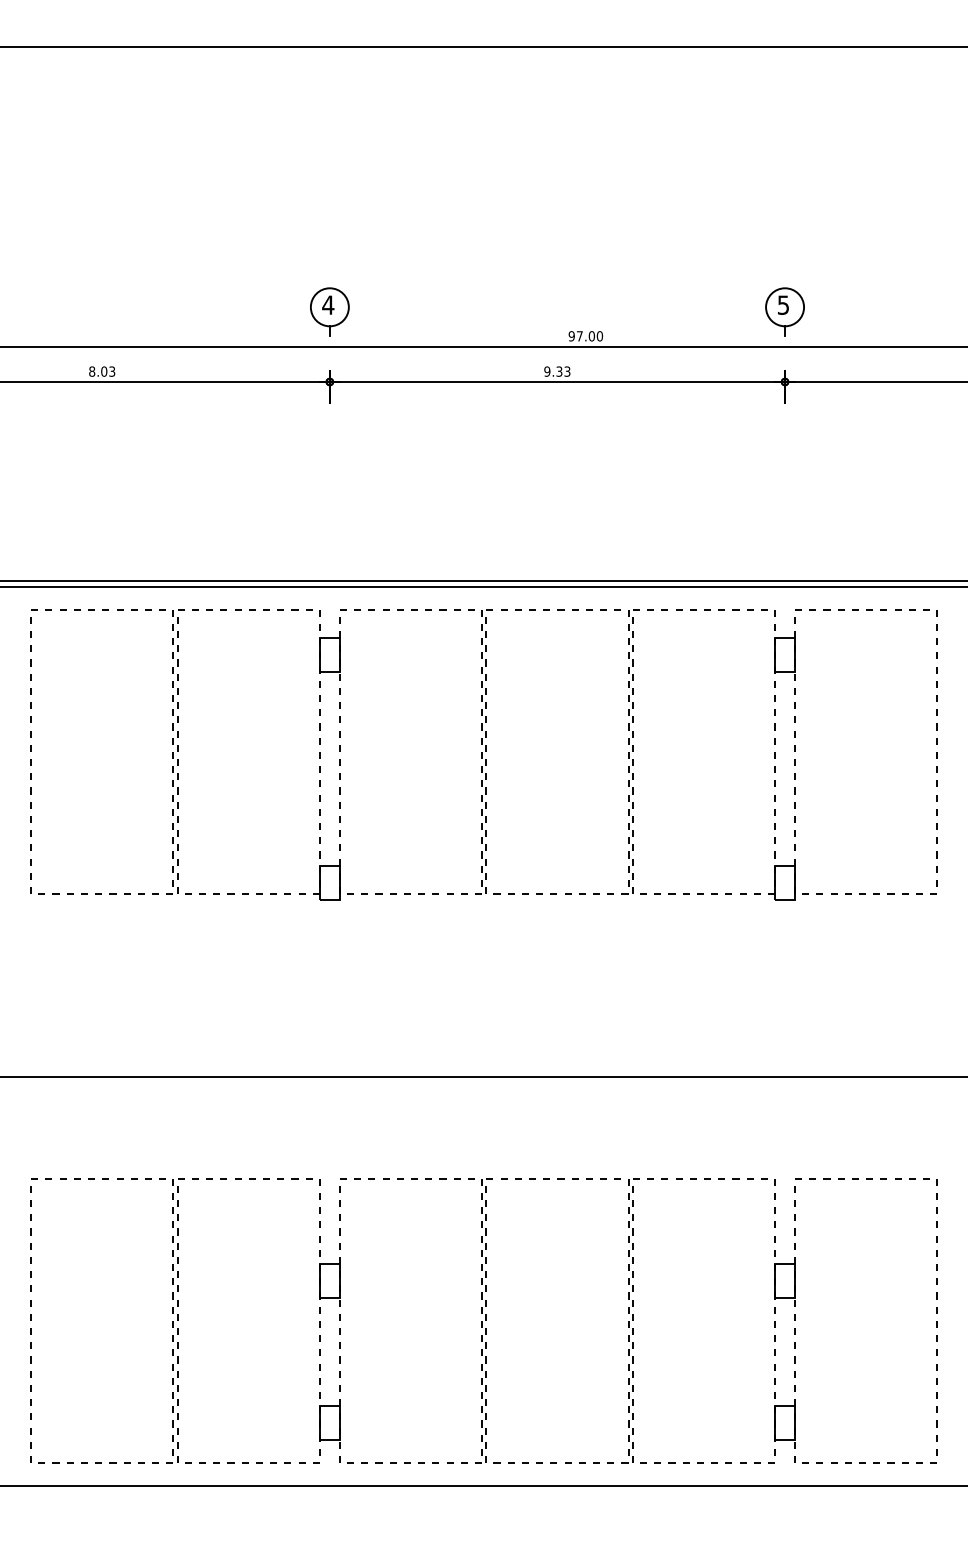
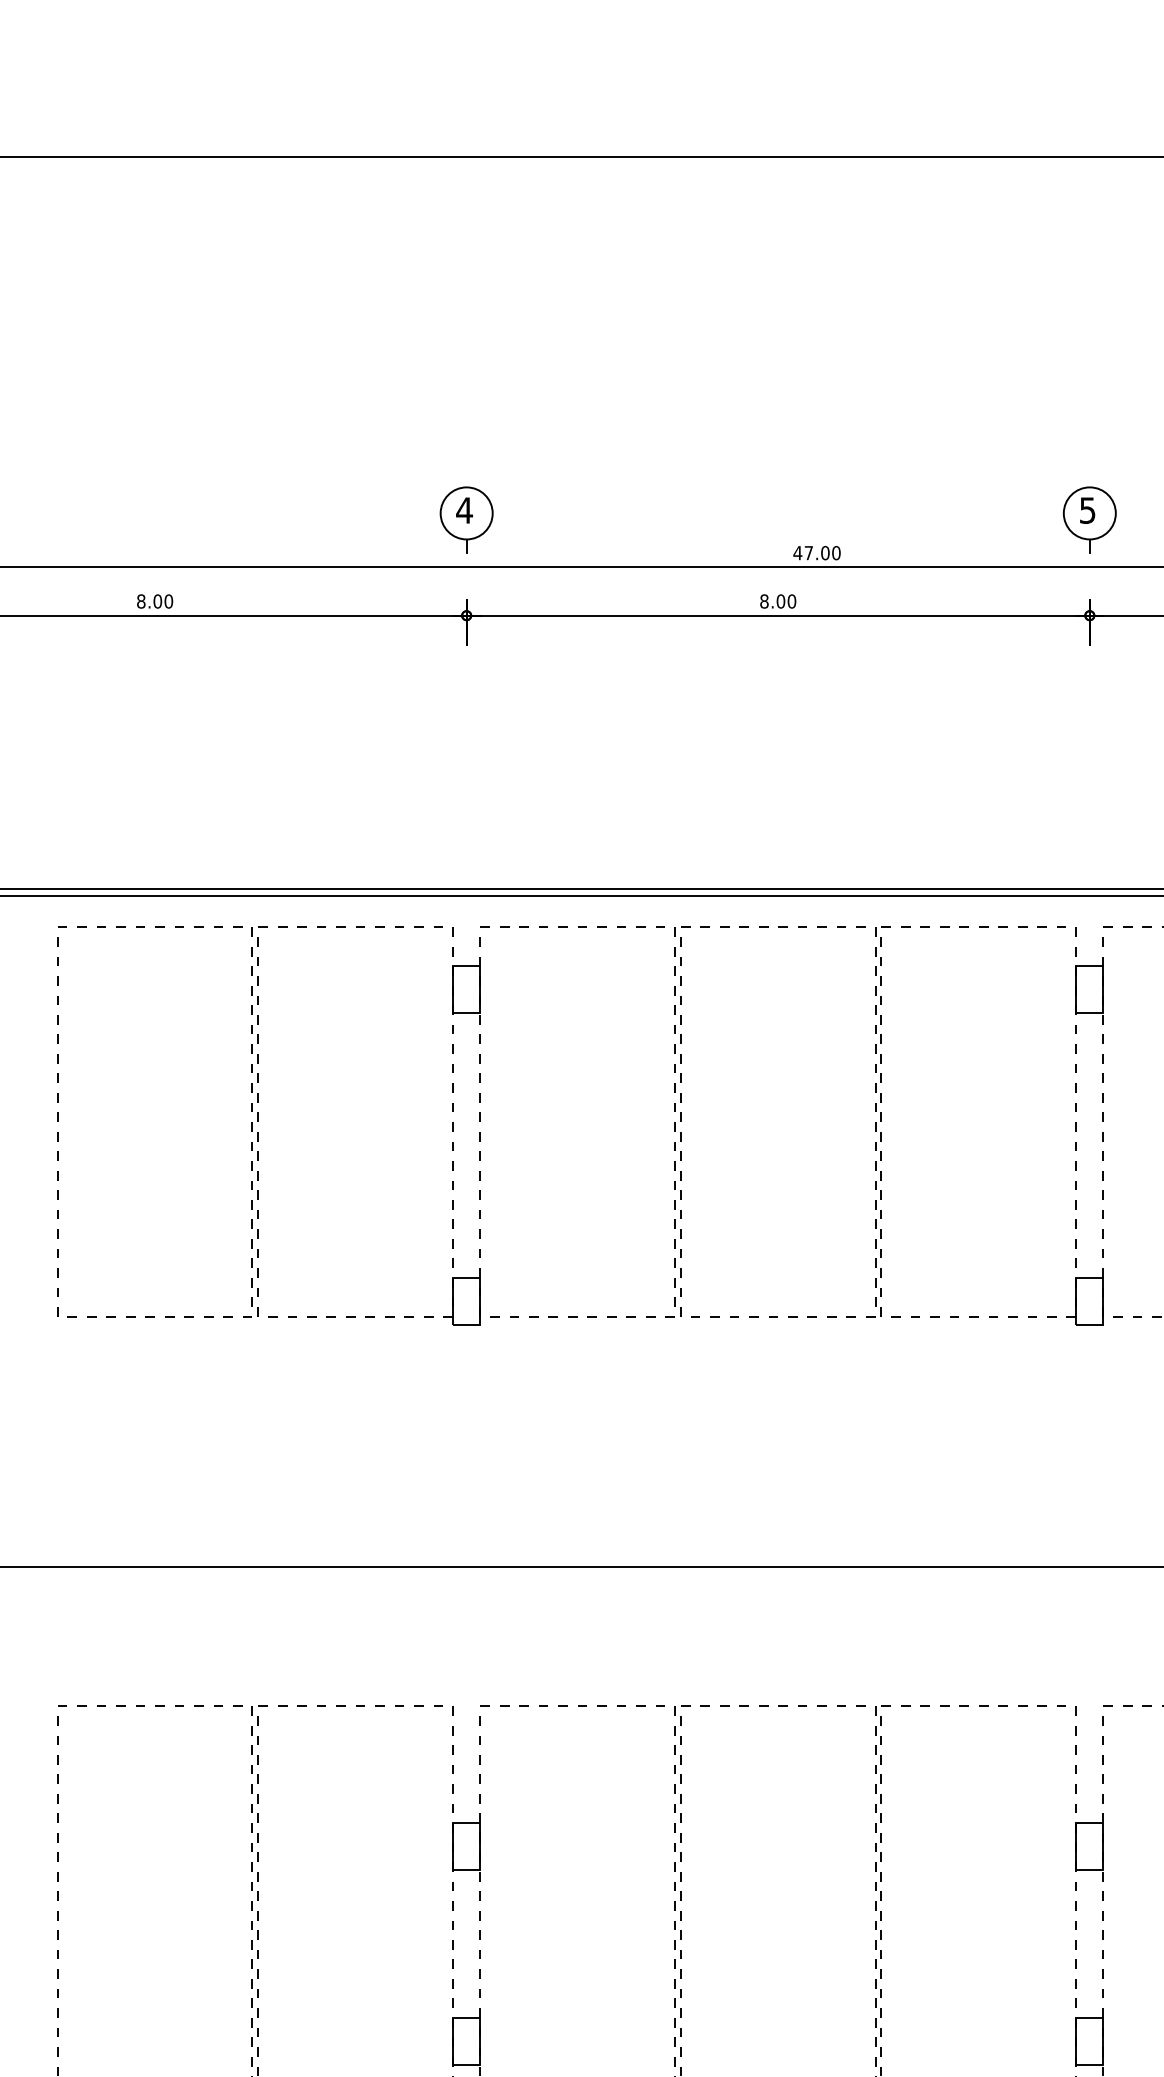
text: (571, 336) -> (797, 553), 97.00 -> 47.00
text: (112, 371) -> (169, 601), 8.03 -> 8.00
text: (557, 371) -> (778, 601), 9.33 -> 8.00

